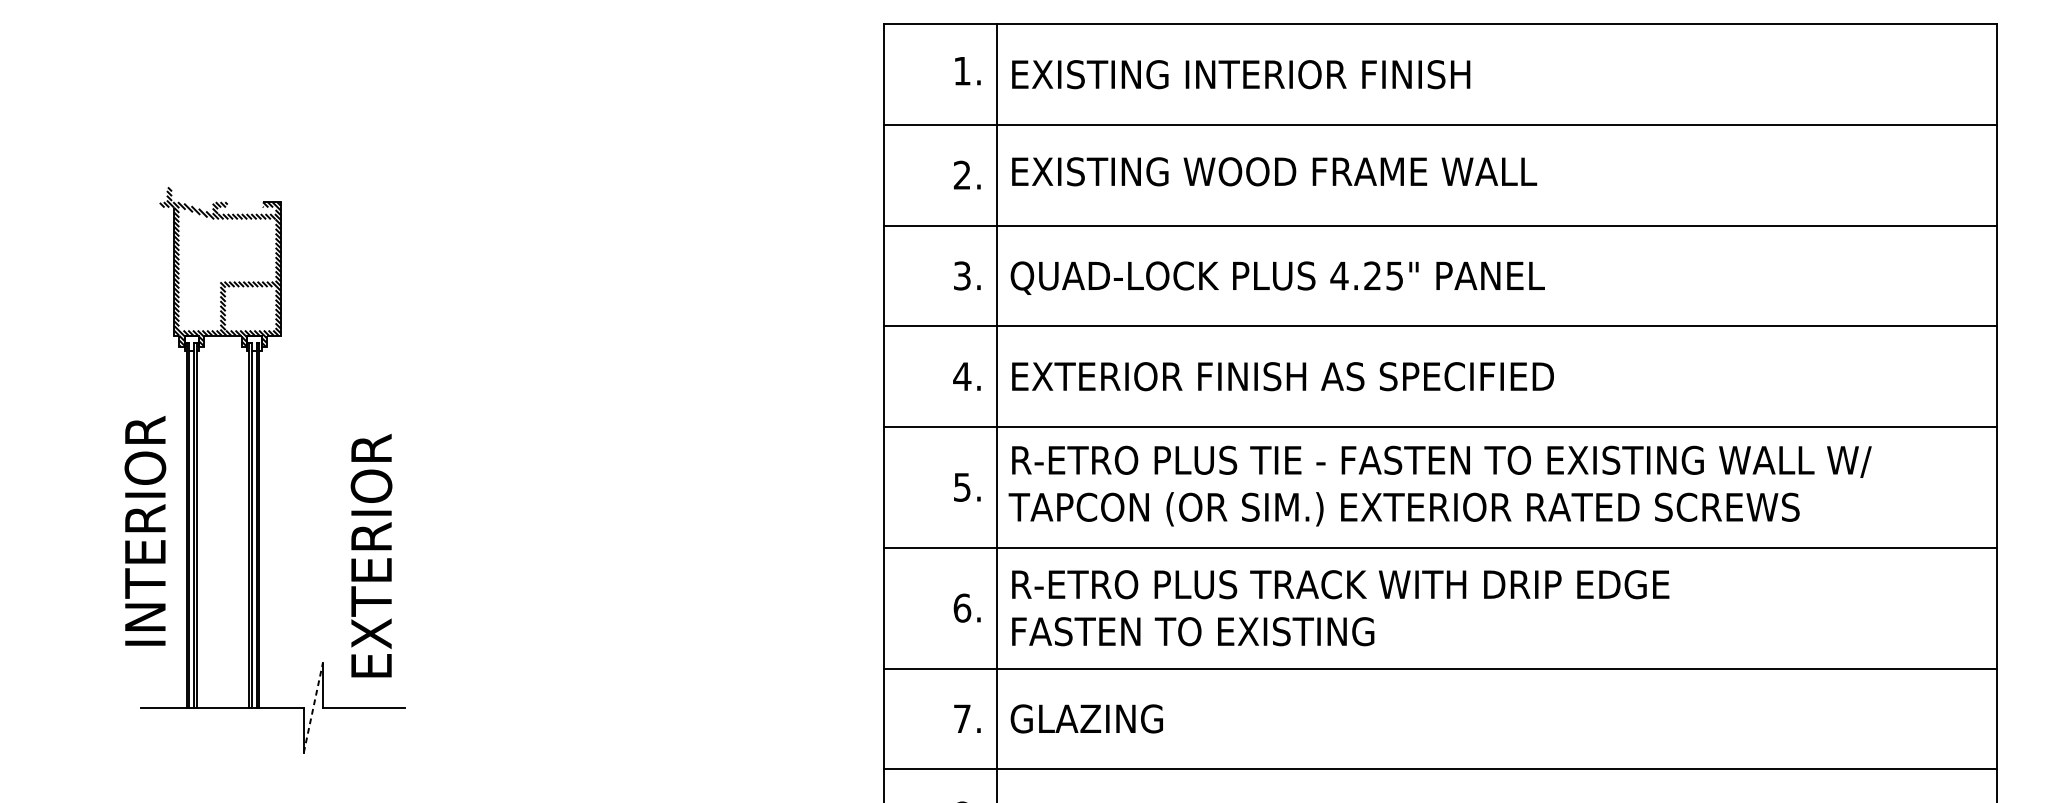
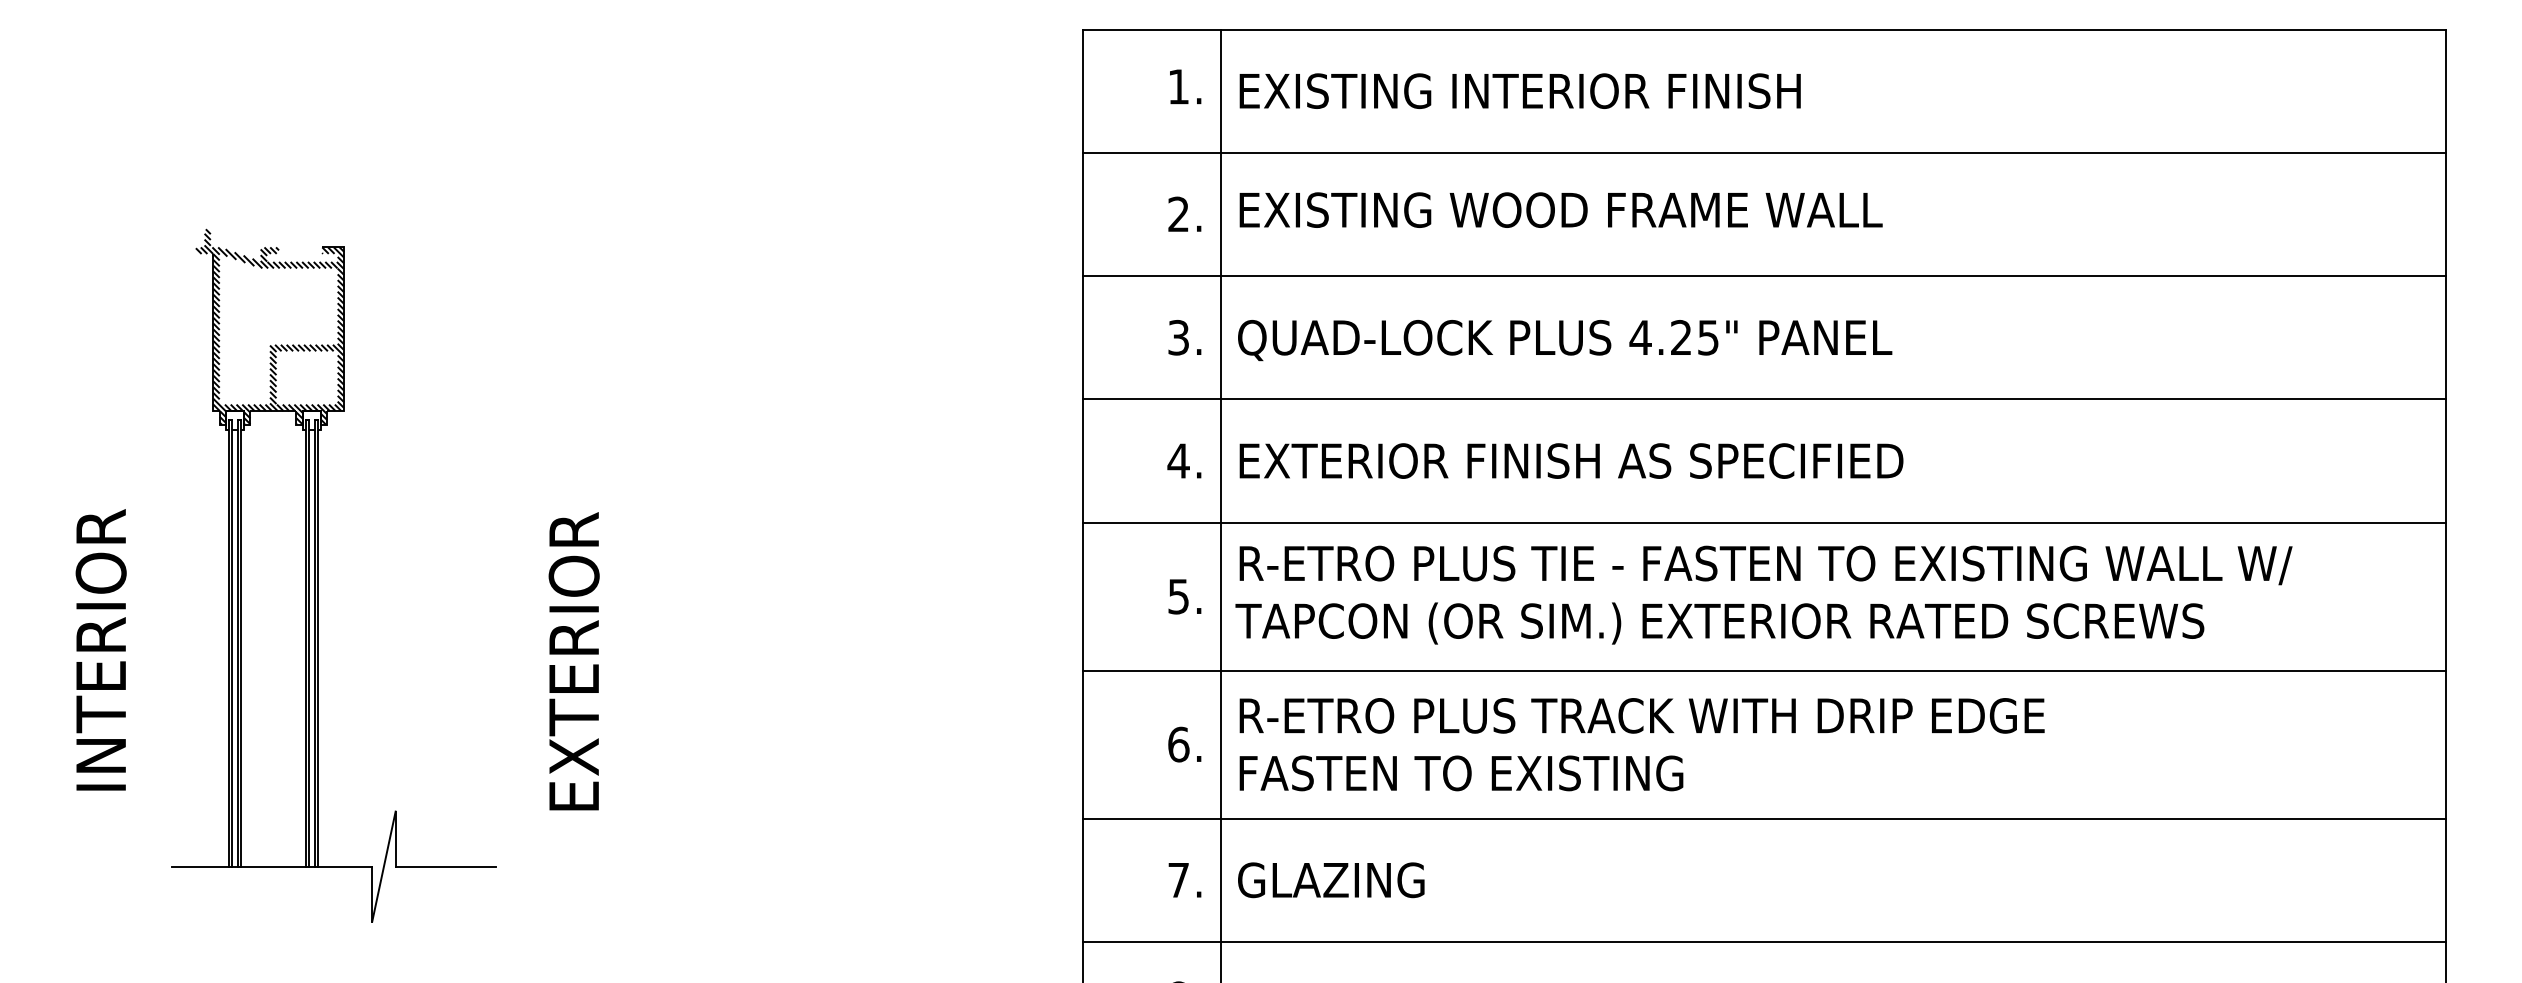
text: (144, 530) -> (100, 649), moved
text: (370, 555) -> (573, 661), moved
line: (313, 707) -> (384, 866), dashed -> solid

